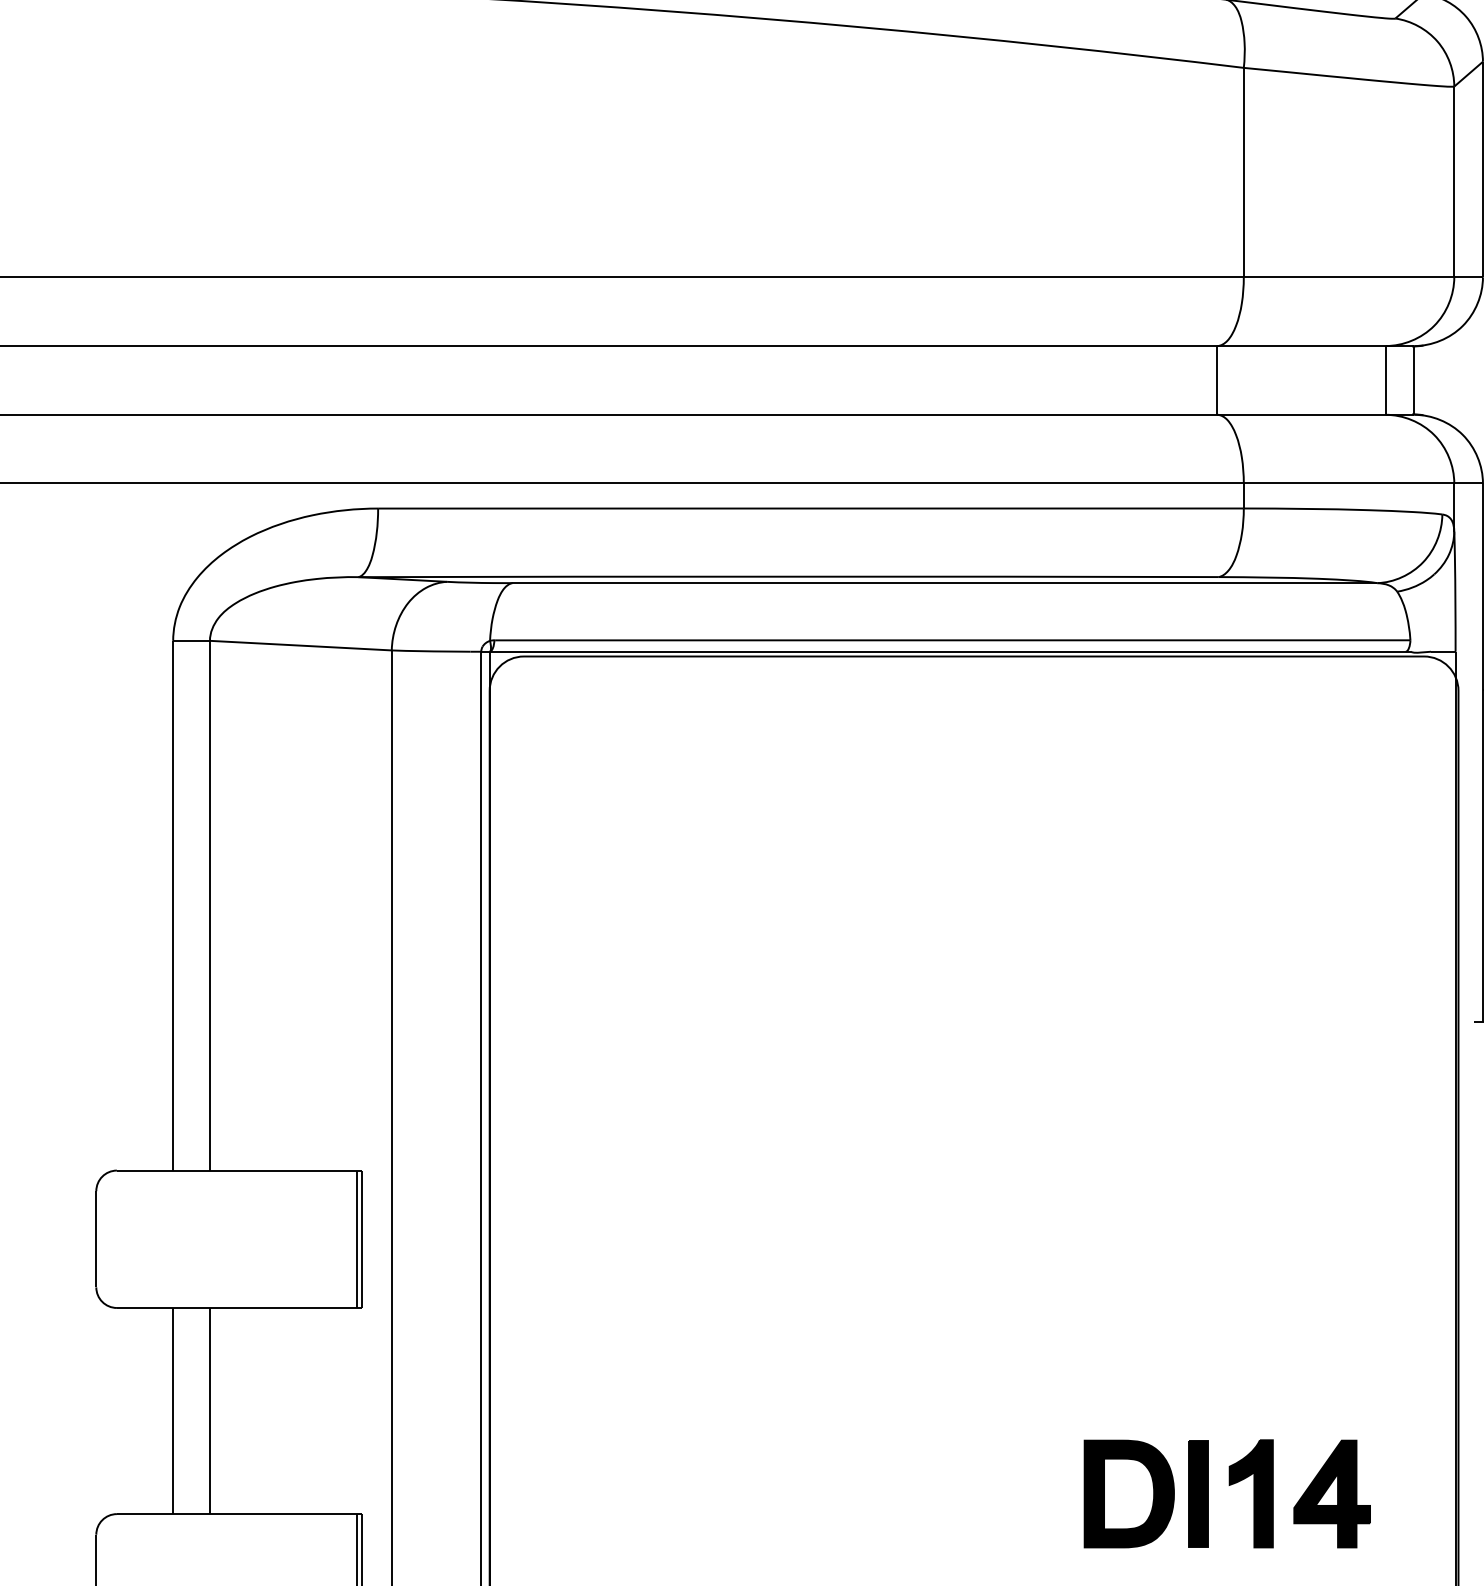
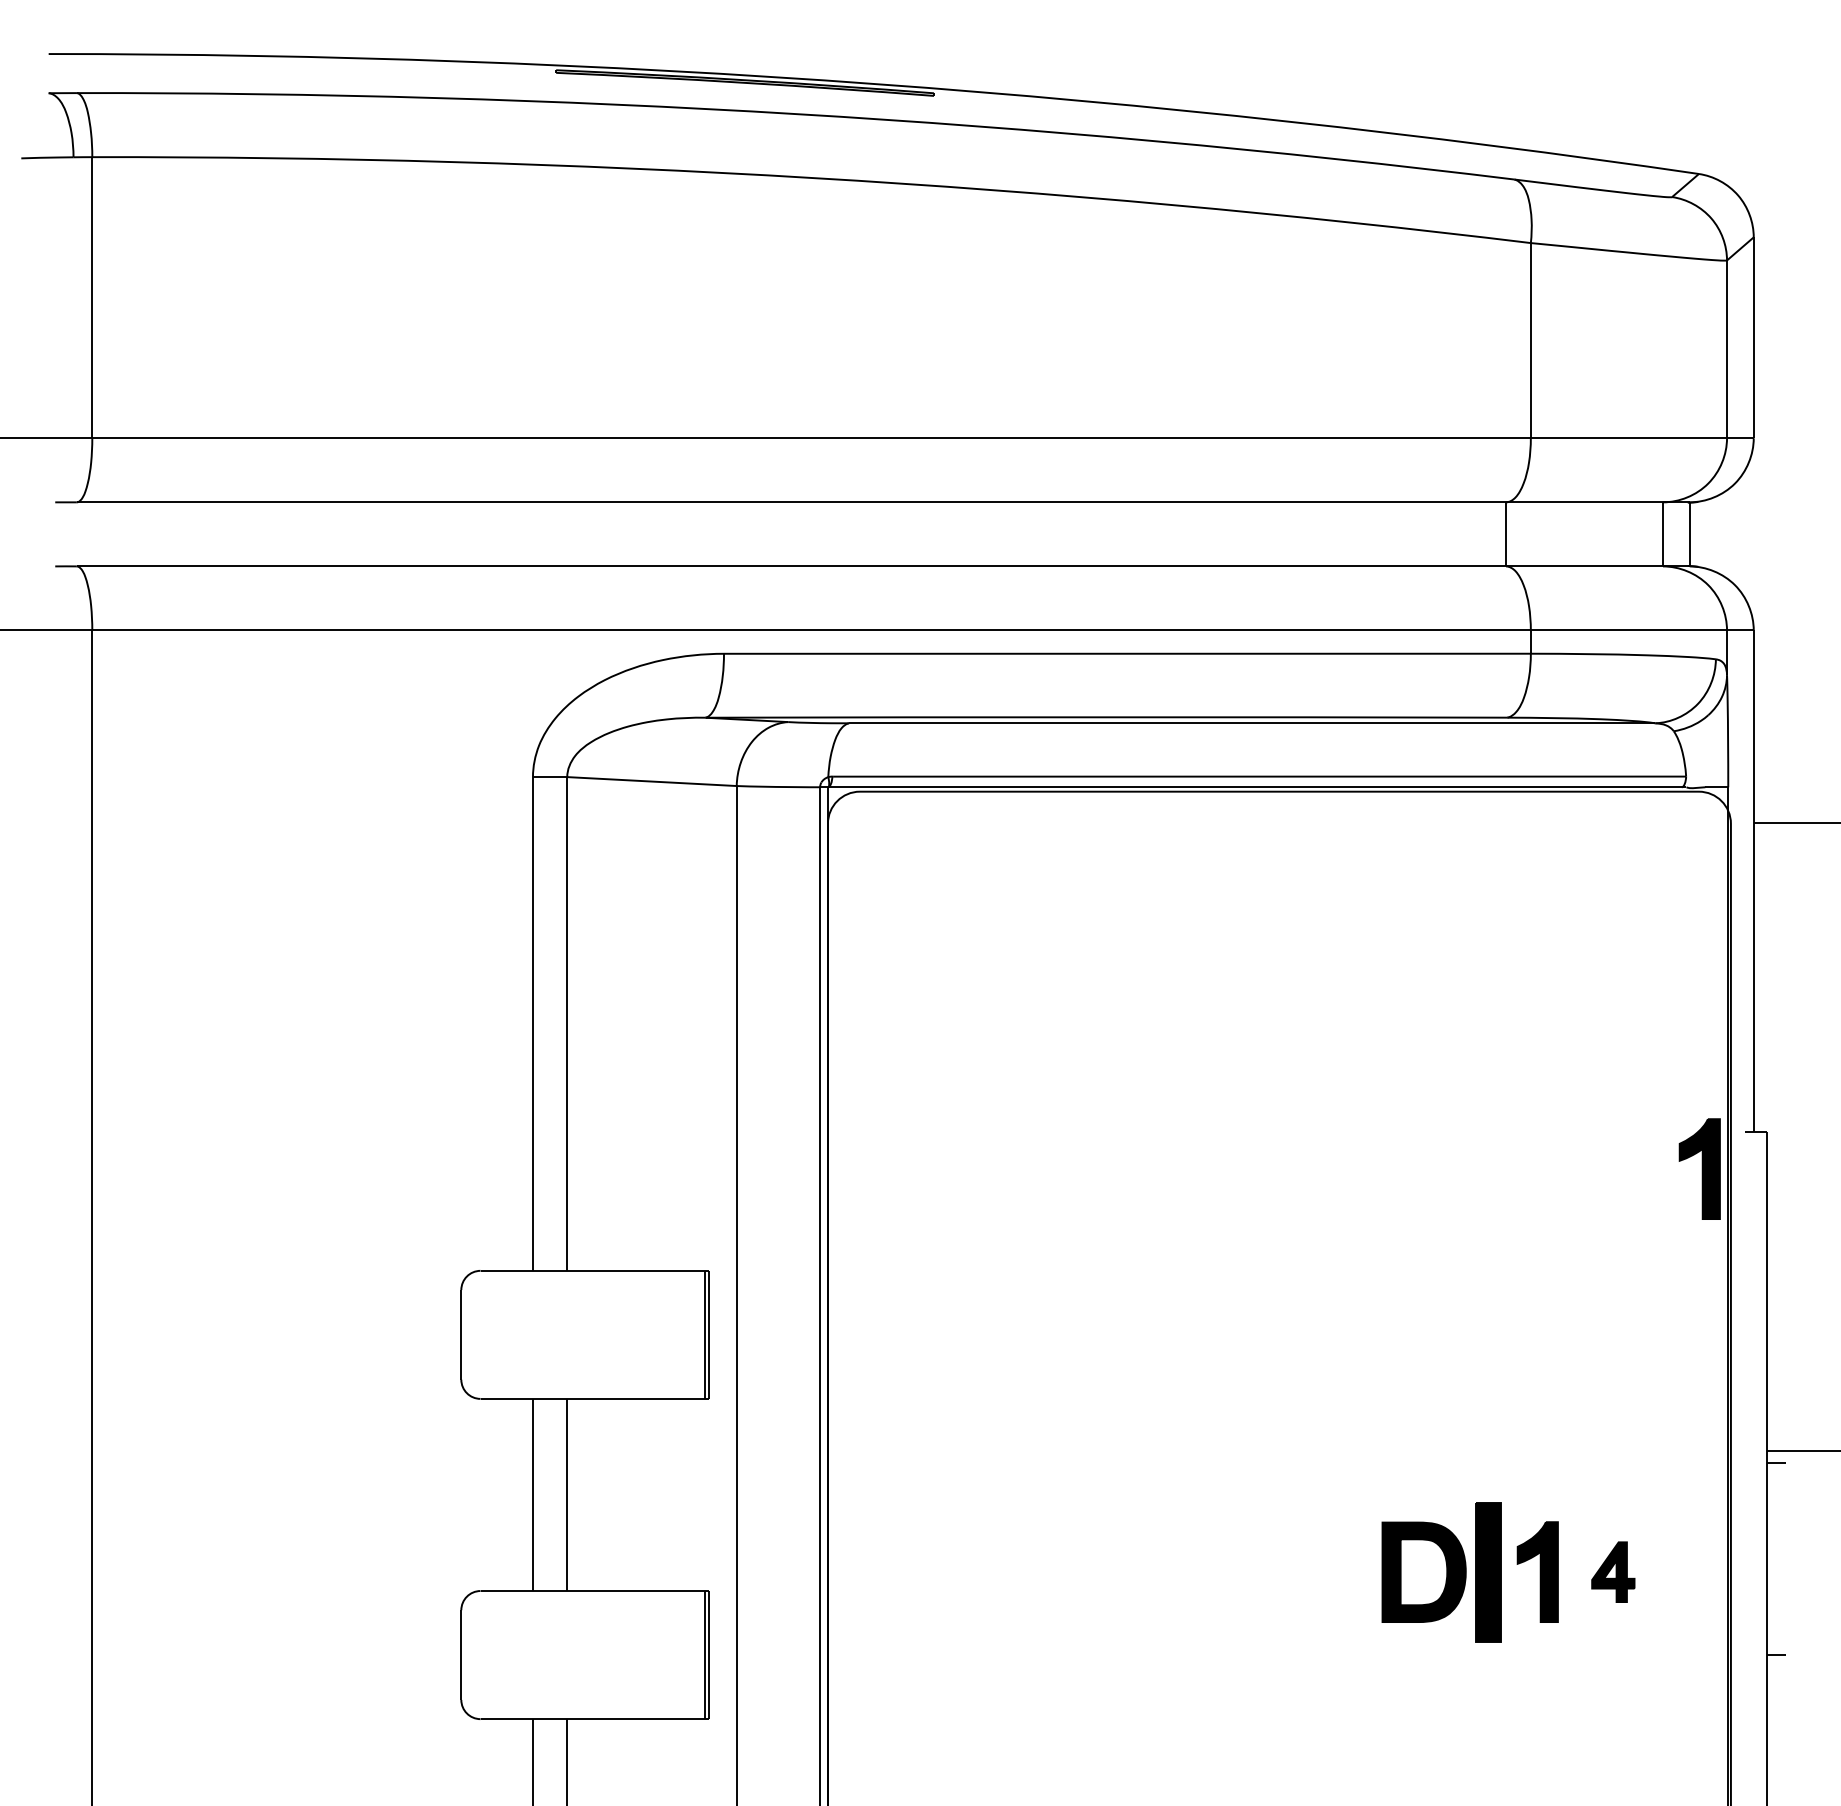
part: (1424, 1060) -> (1699, 1168), added
part: (1332, 1493) -> (1613, 1571), size x0.6
part: (1197, 1494) -> (1487, 1572), size x1.4

